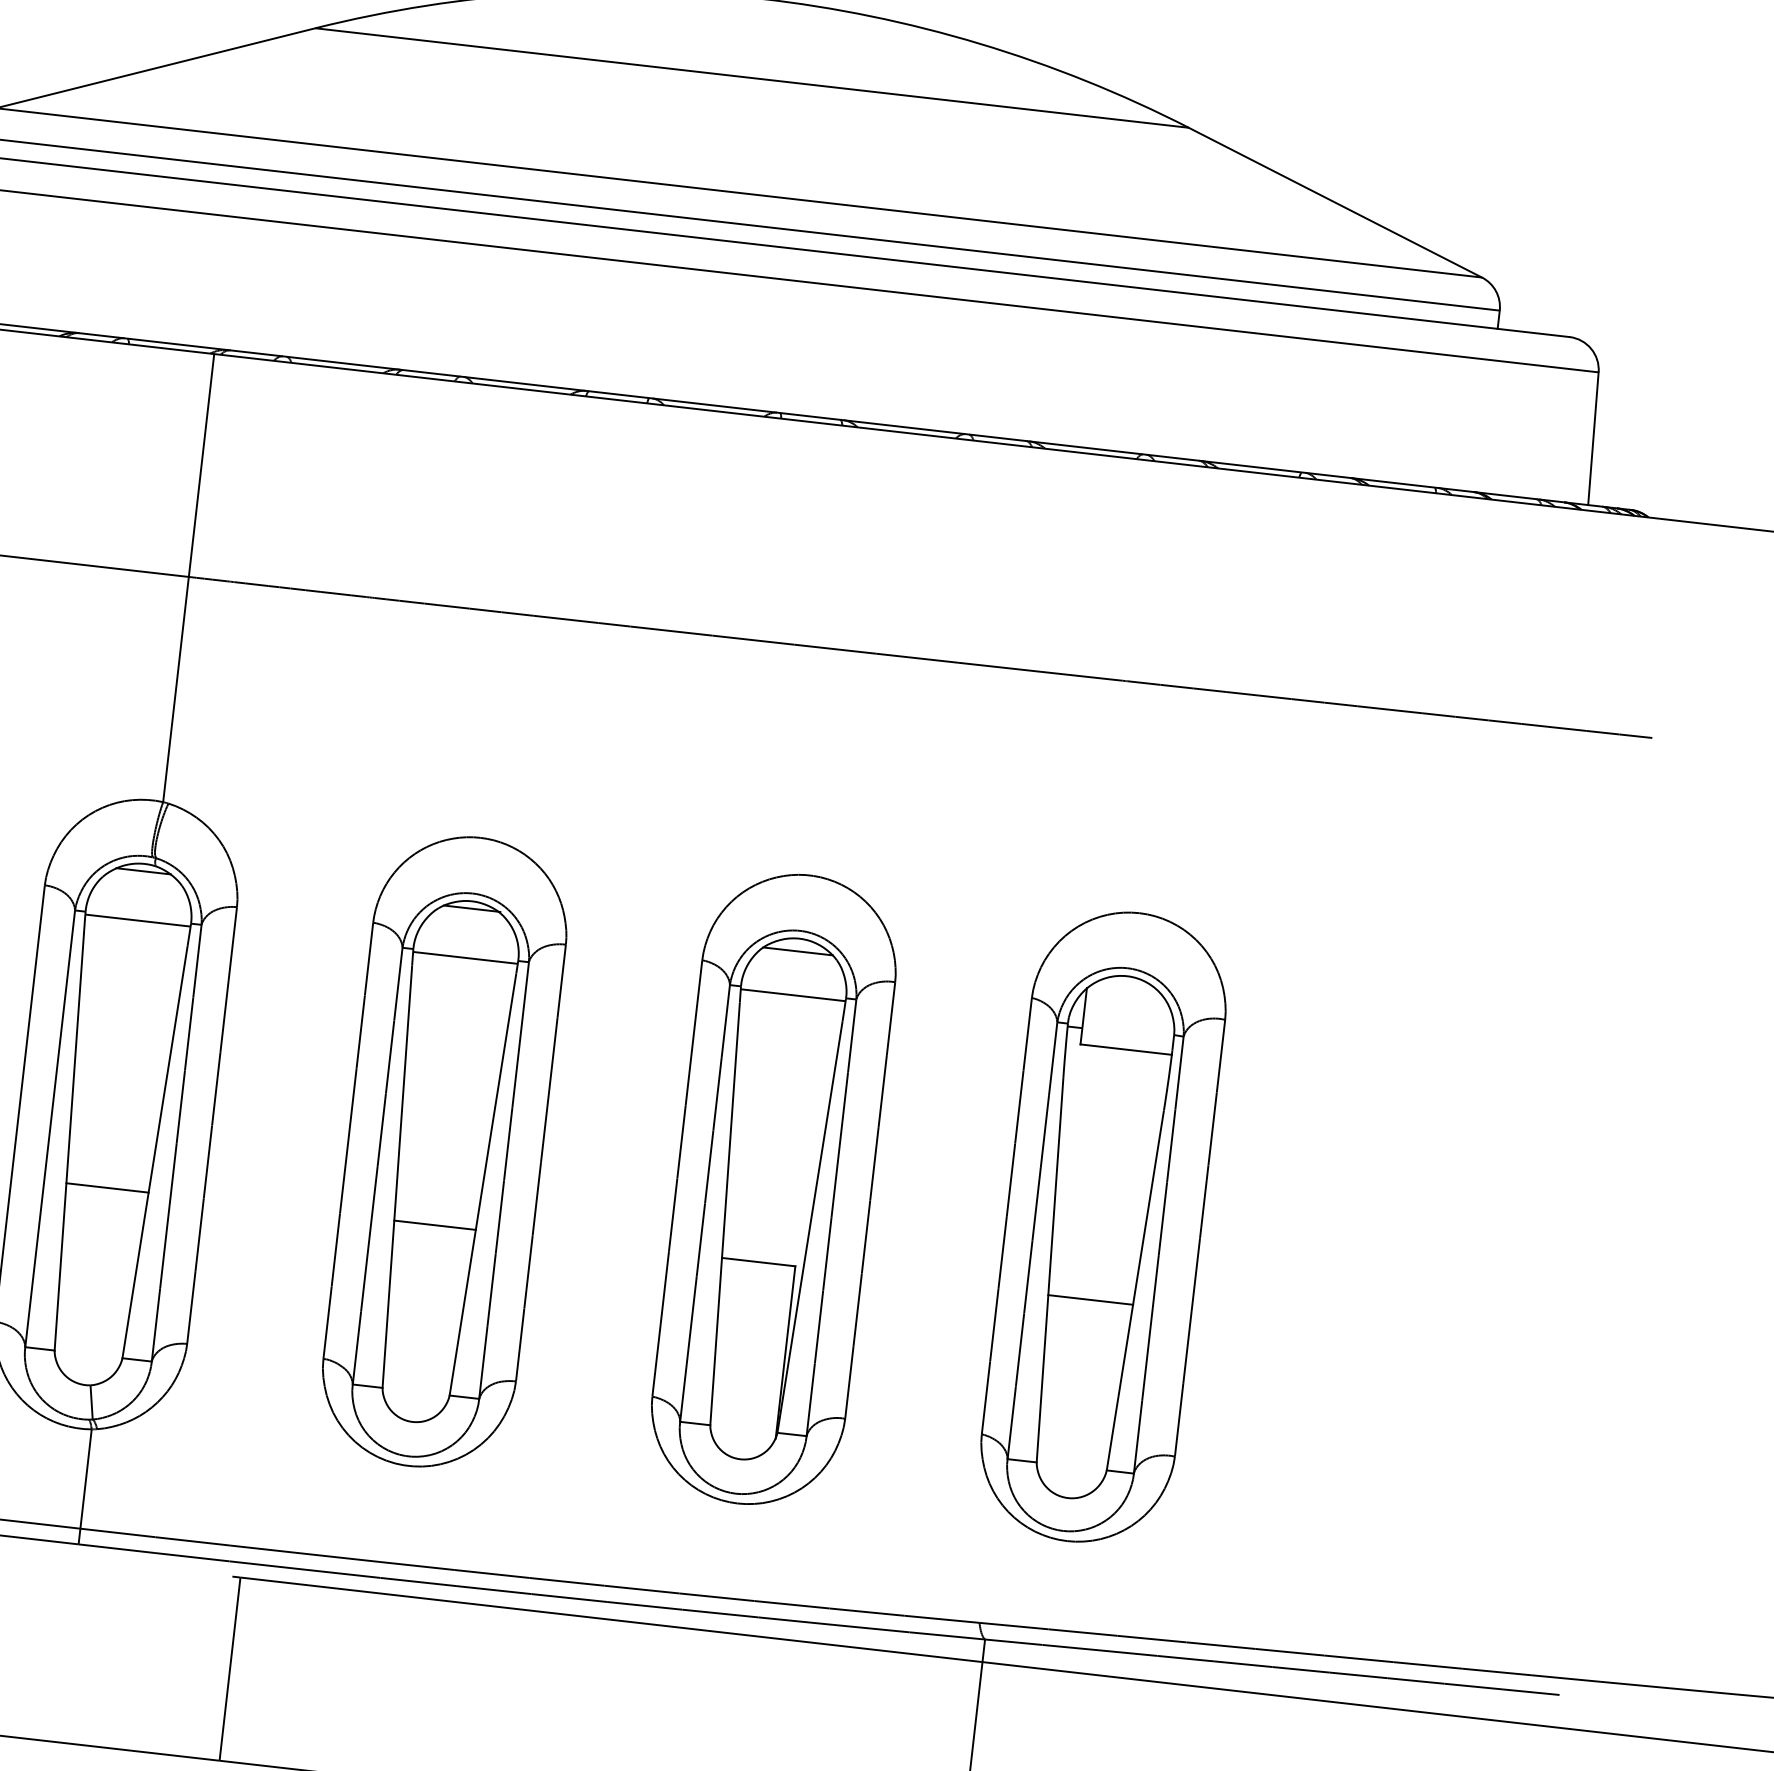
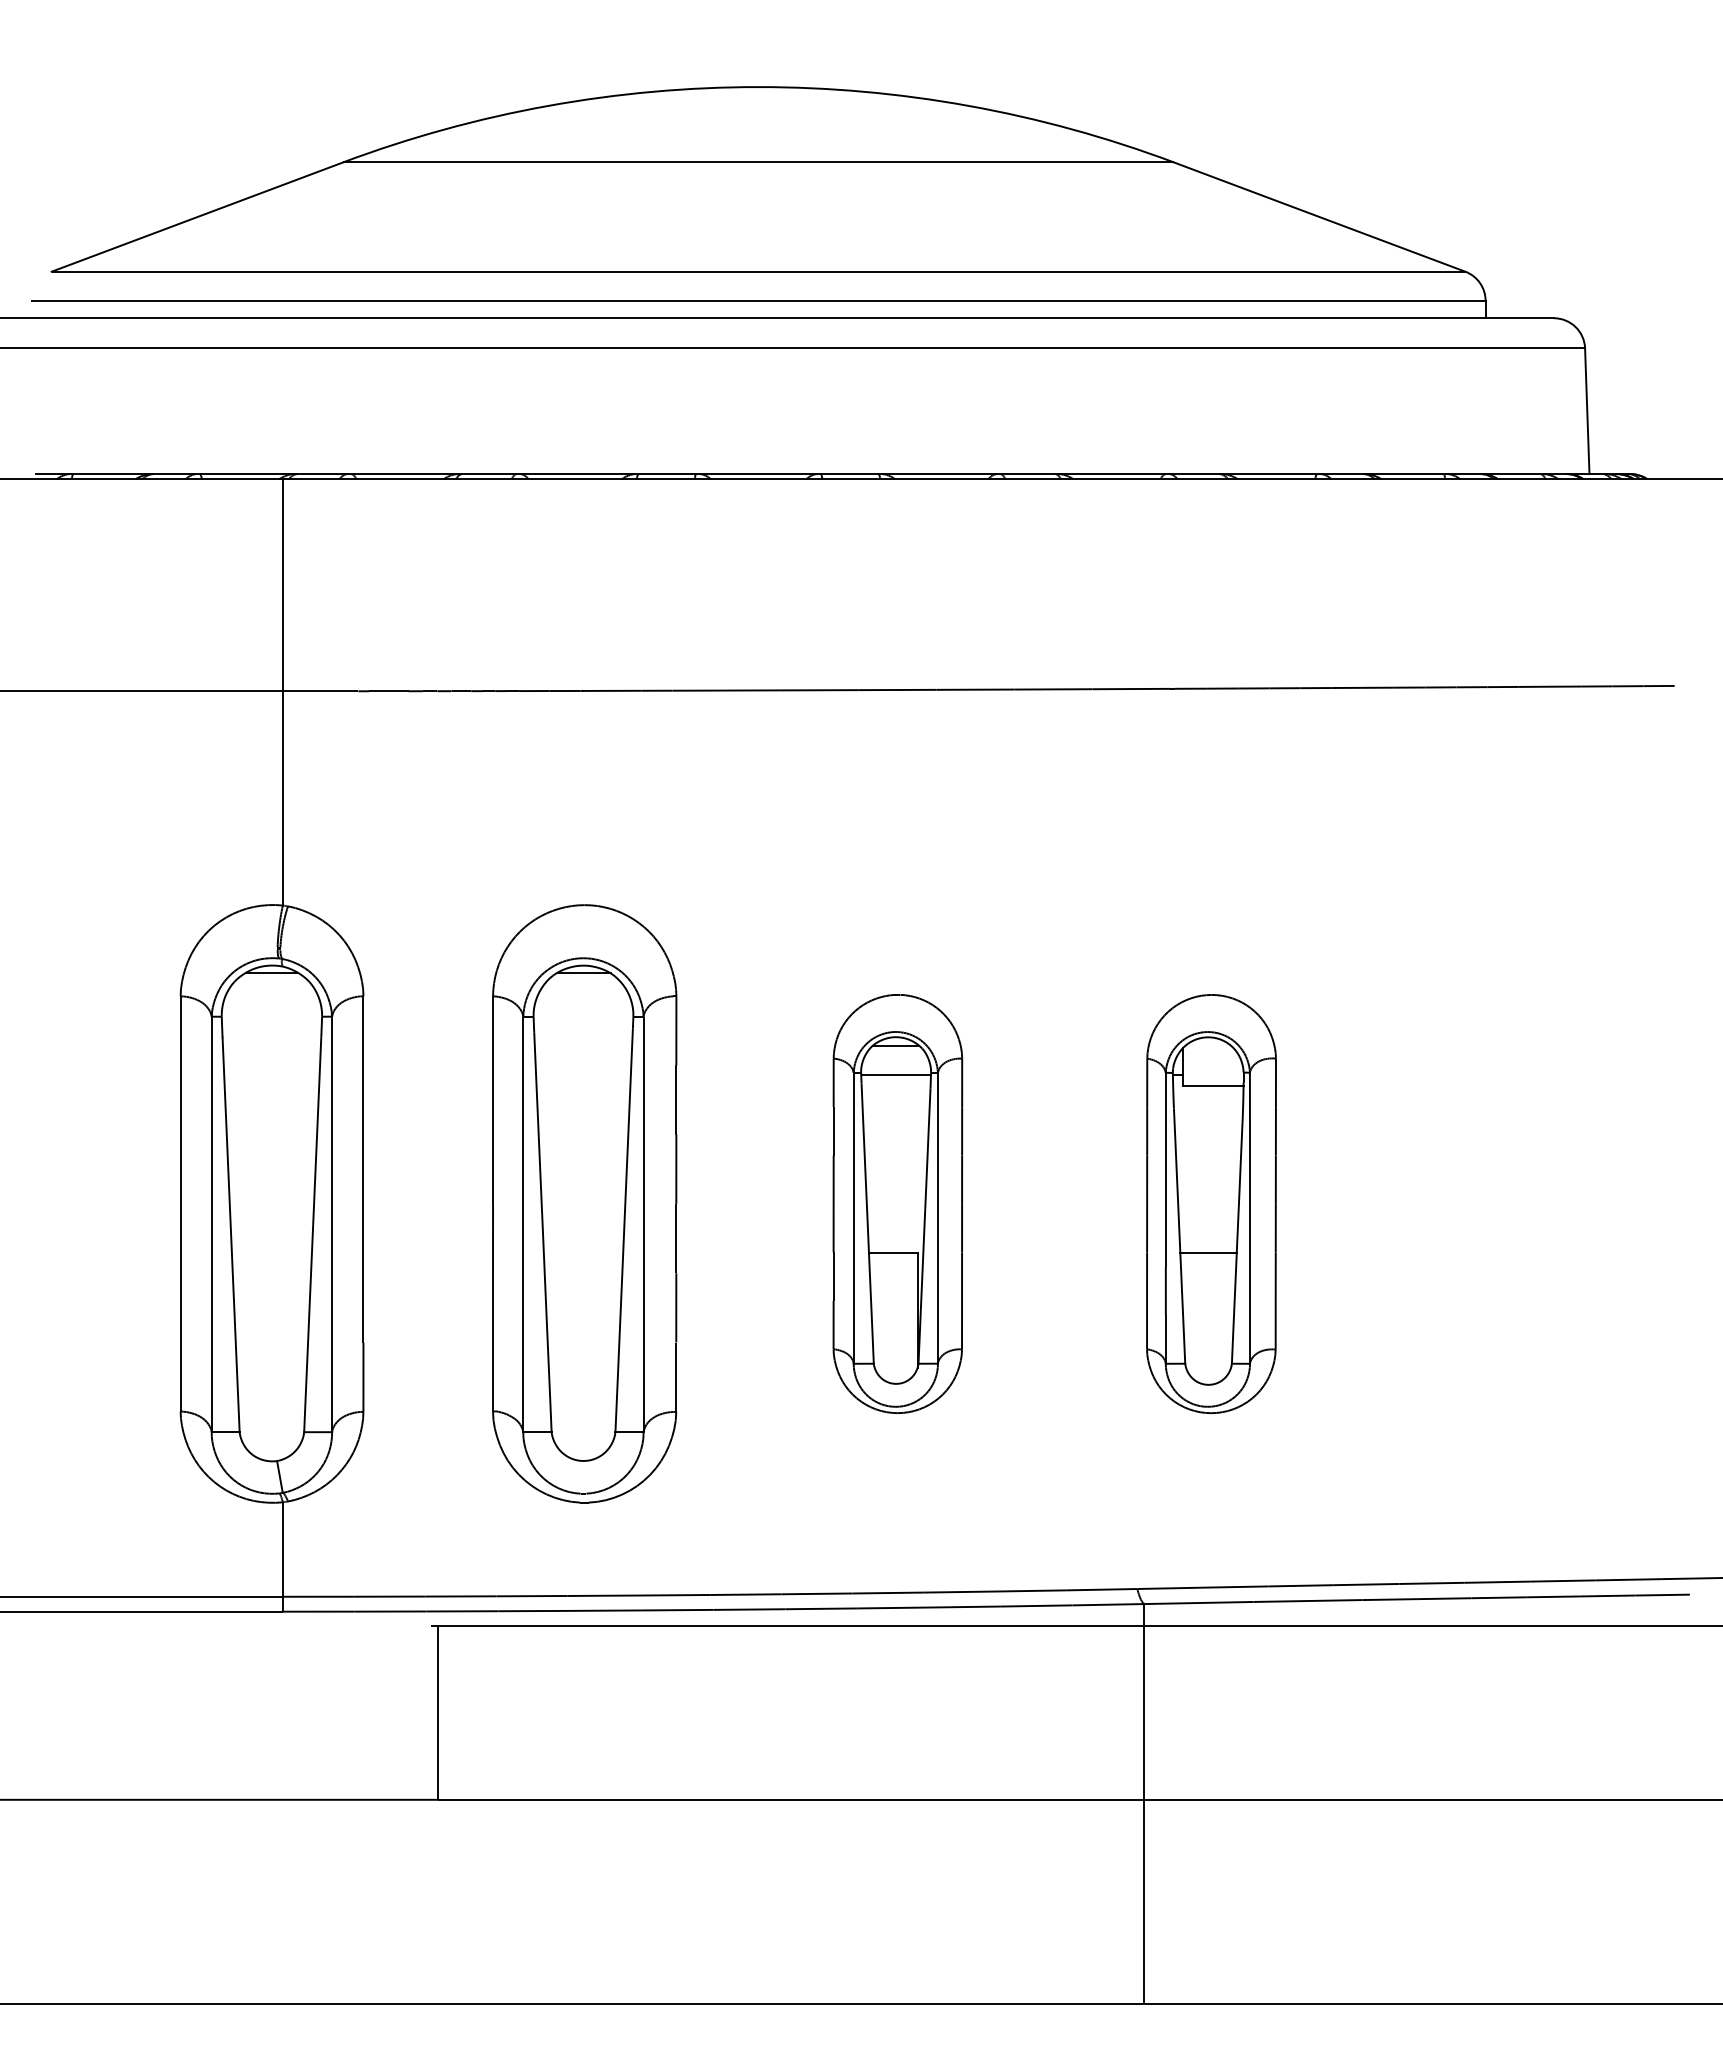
line: (137, 920) -> (271, 1019), removed
line: (465, 957) -> (583, 1019), removed
line: (107, 1187) -> (271, 1273), removed
part: (773, 1188) -> (897, 1203), size x0.7
line: (435, 1224) -> (583, 1273), removed
part: (1103, 1226) -> (1211, 1203), size x0.7

